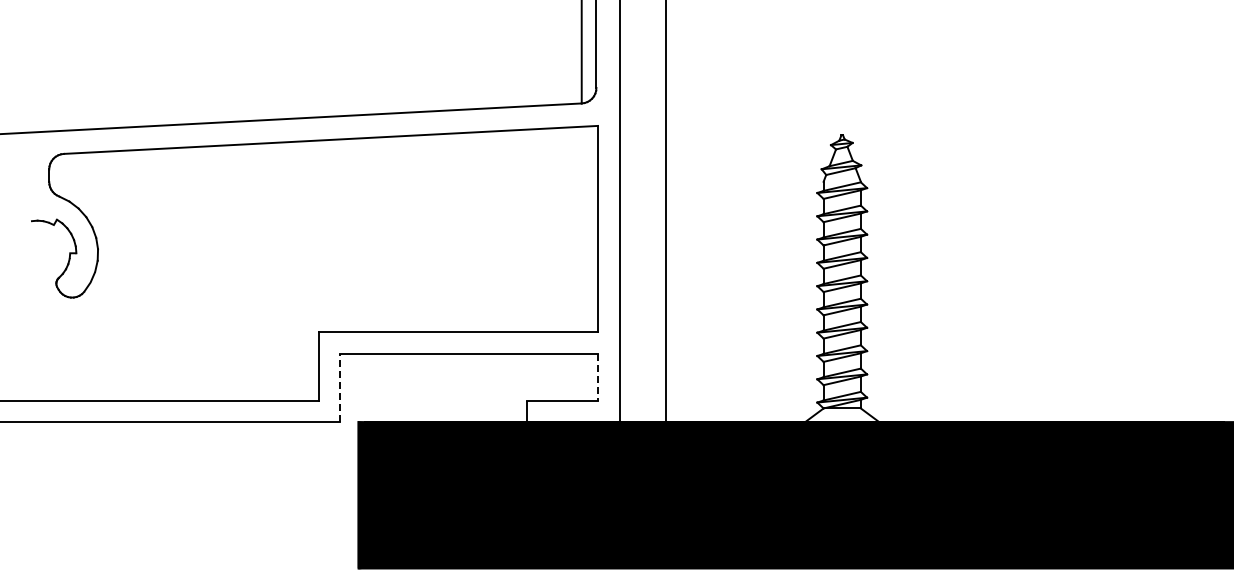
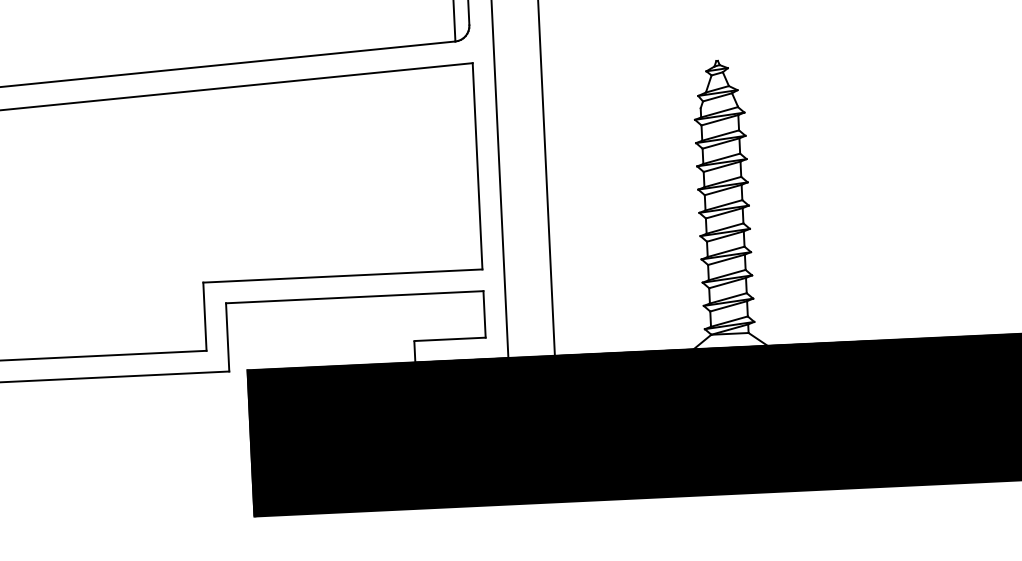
line: (598, 377) -> (485, 314), dashed -> solid
line: (340, 387) -> (227, 336), dashed -> solid

